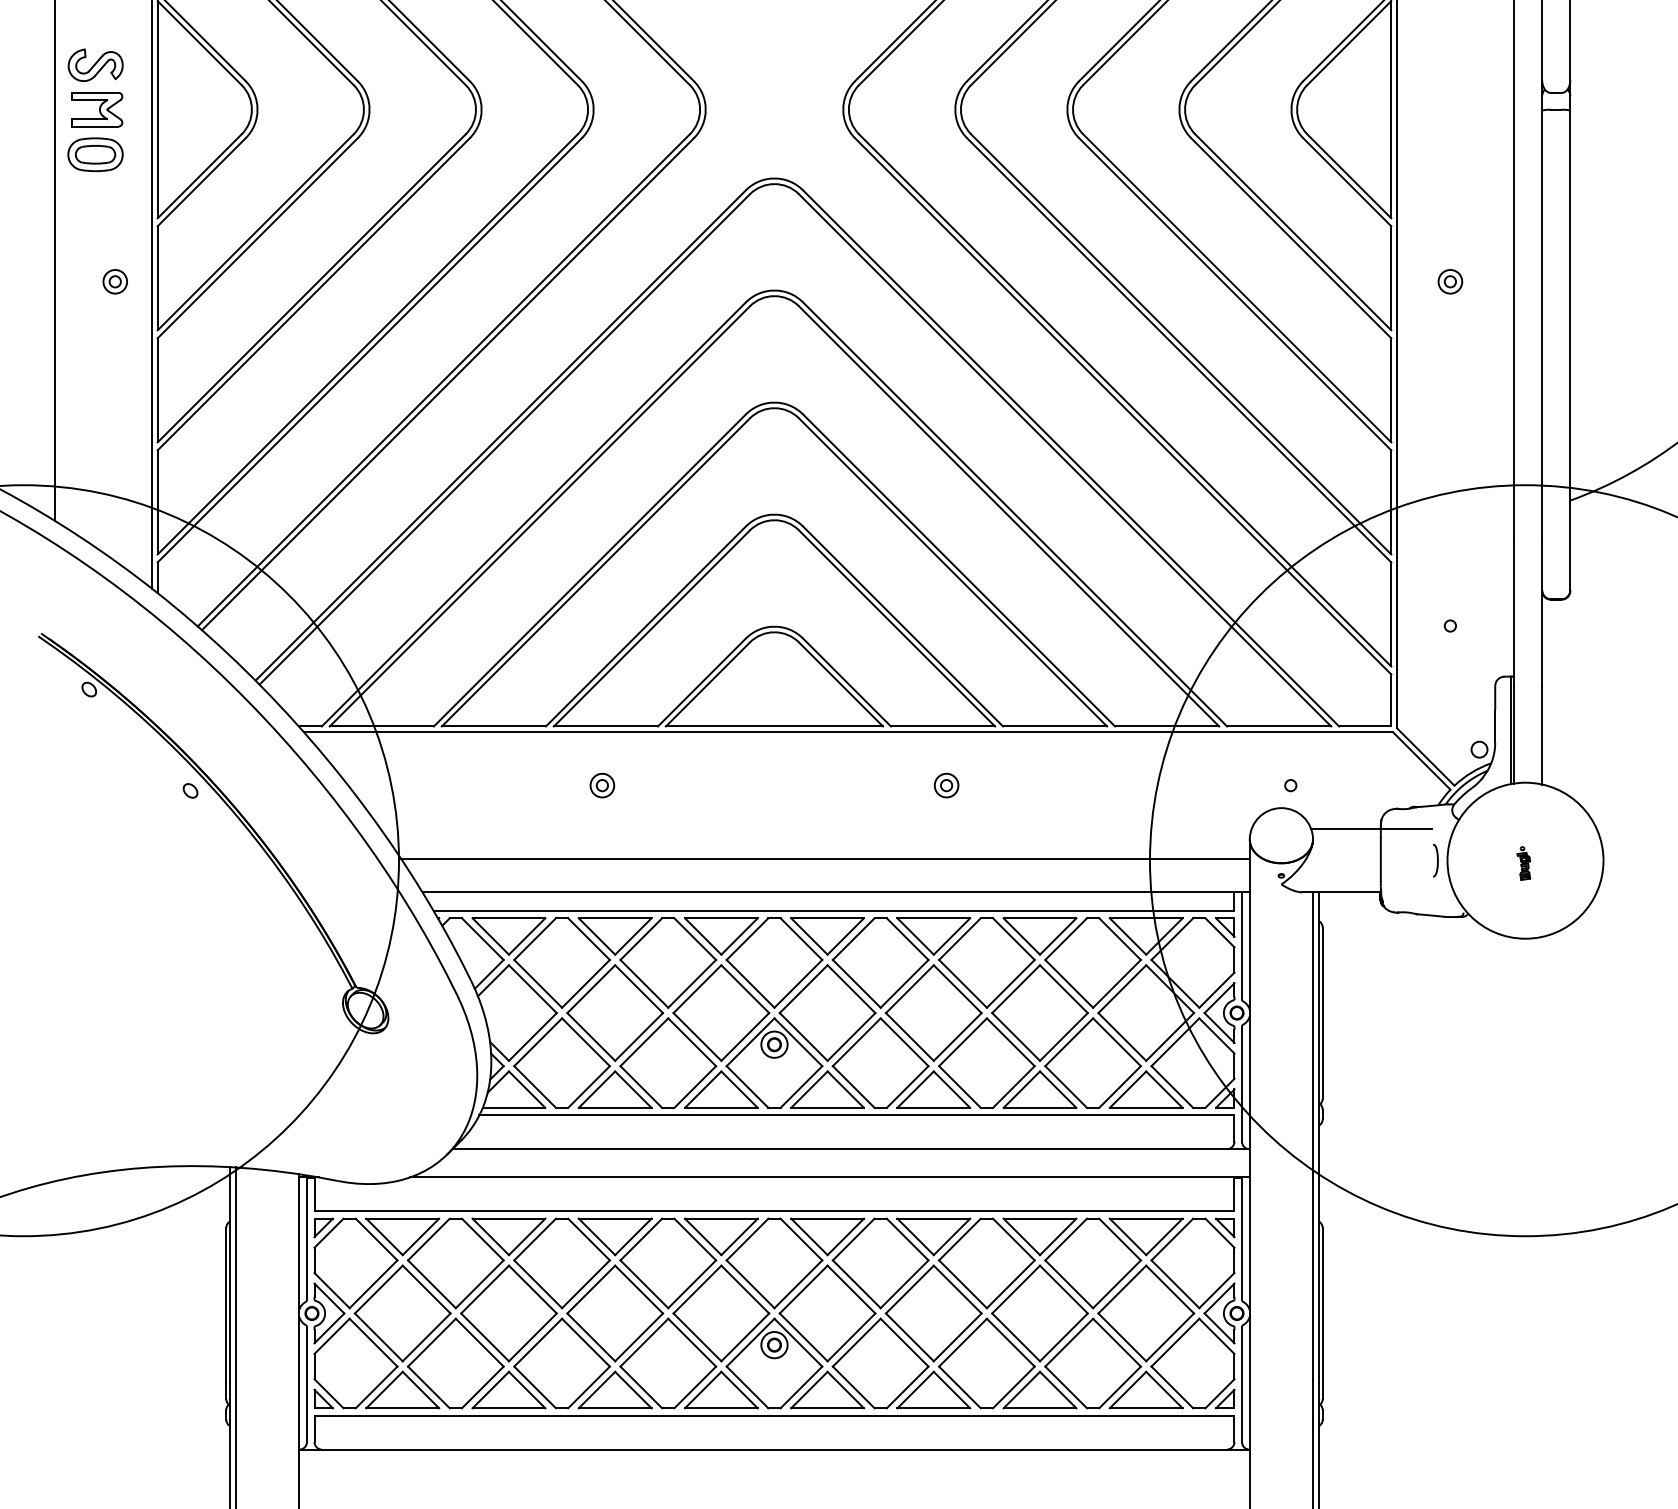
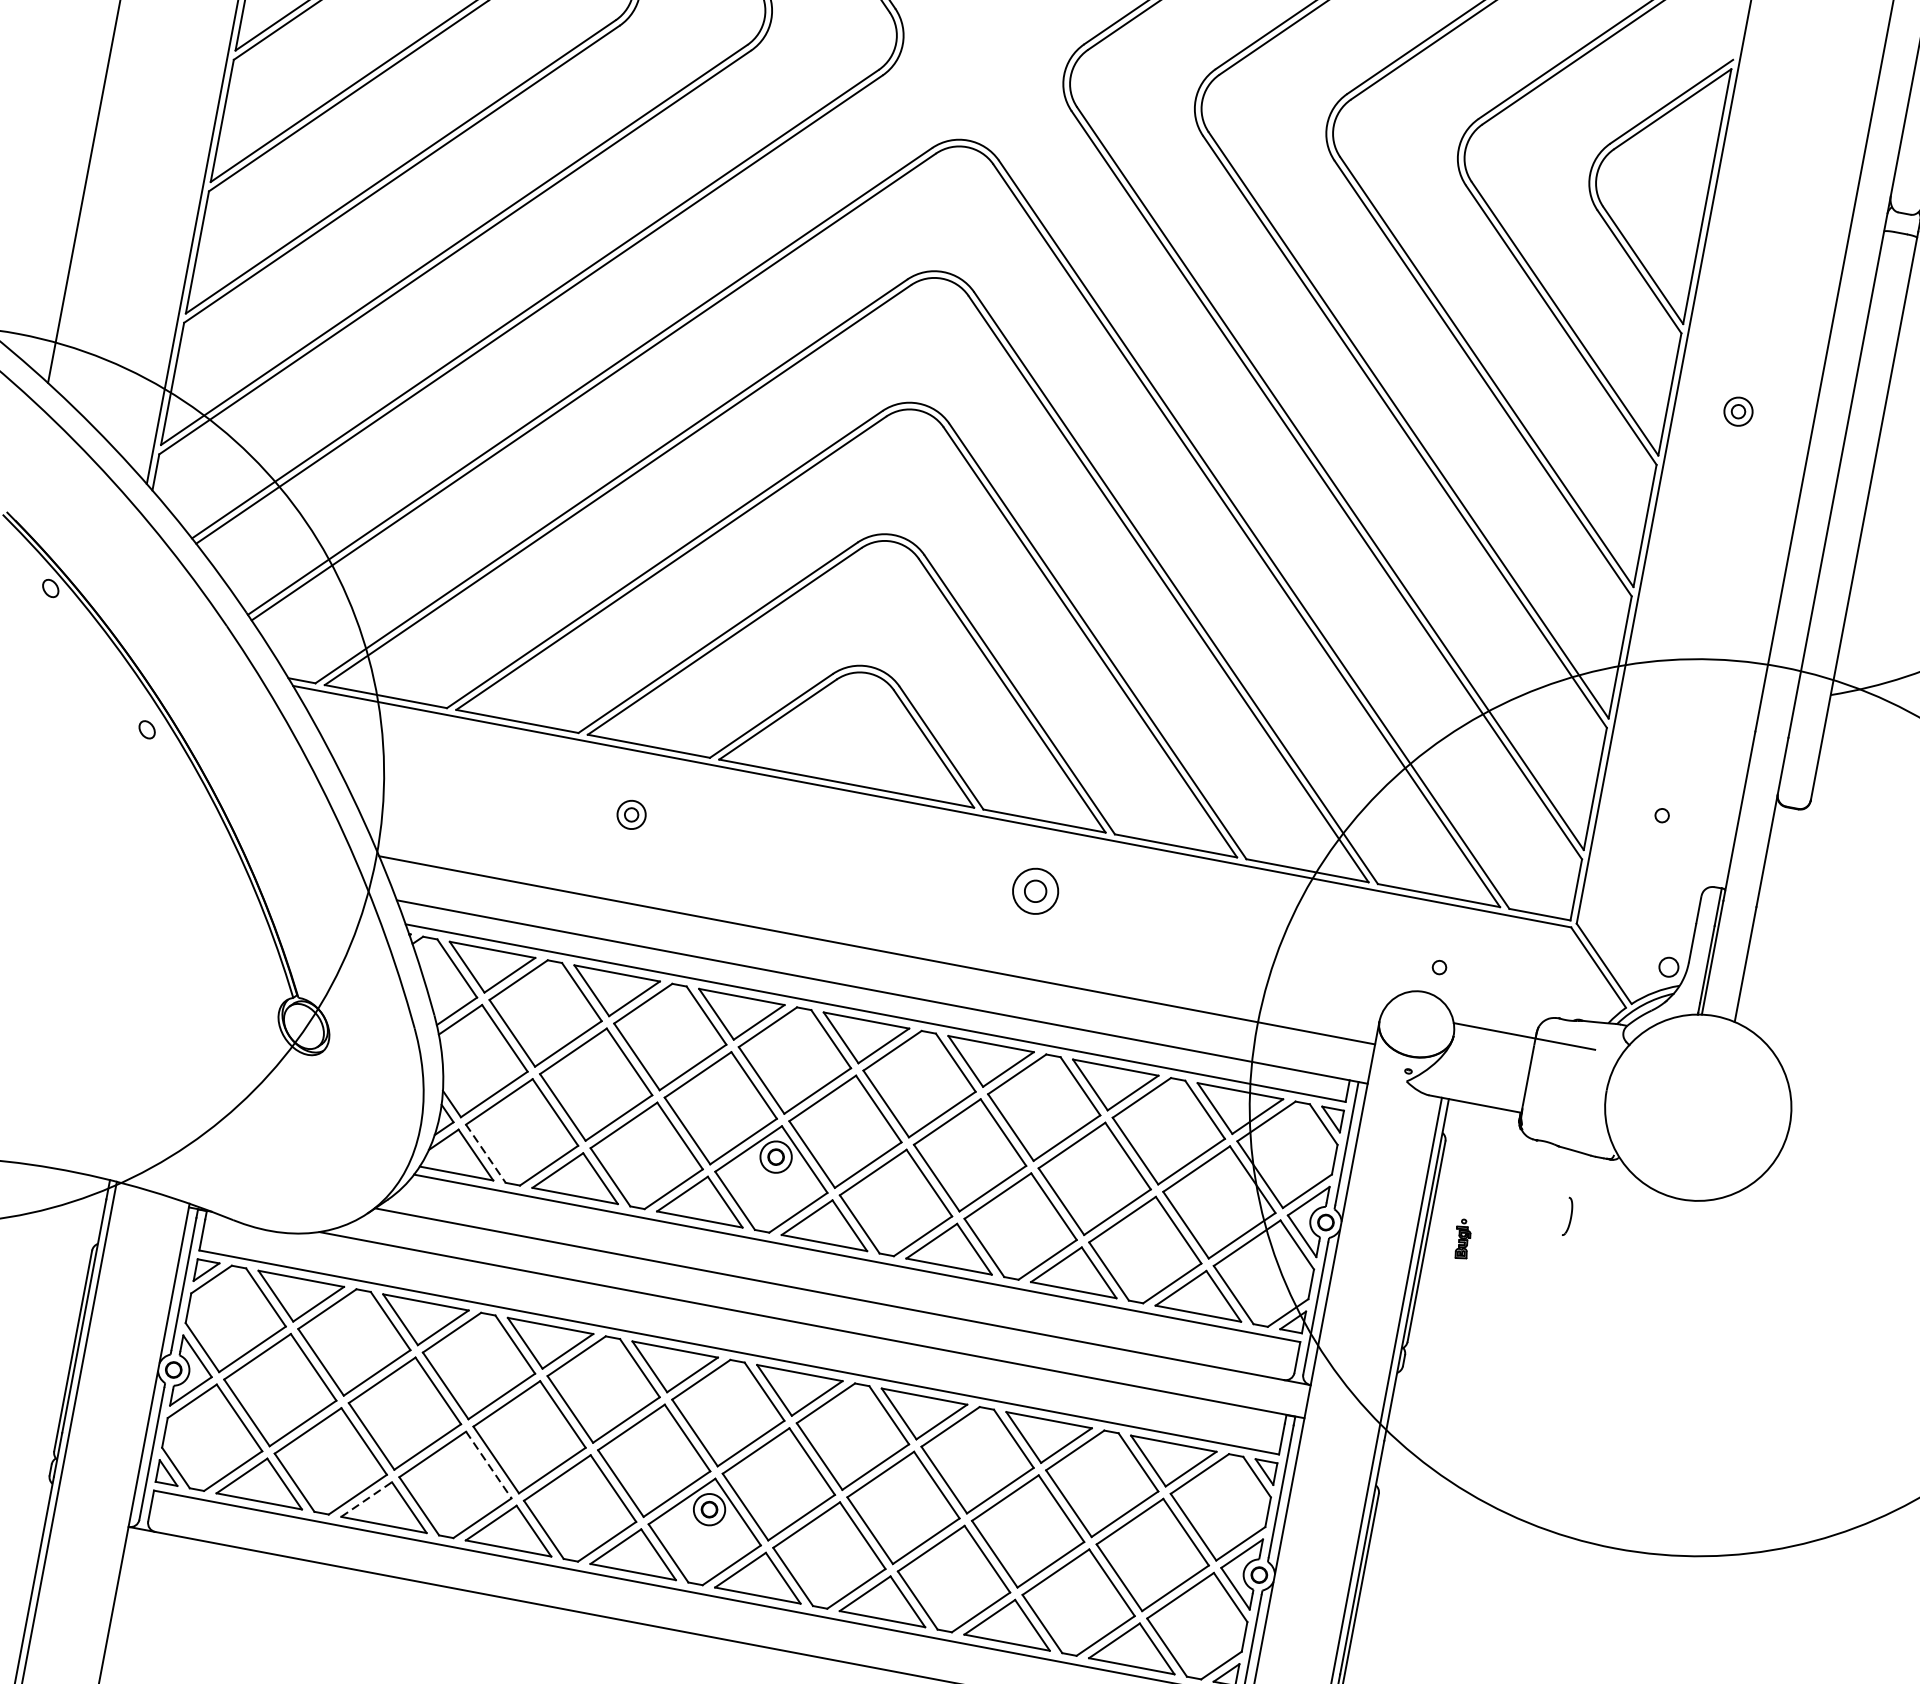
part: (114, 281) -> (170, 115), removed
part: (946, 785) -> (1035, 891), size x1.6
part: (1435, 860) -> (1568, 1216), moved
part: (1523, 863) -> (1461, 1239), moved
line: (535, 1087) -> (486, 1154), solid -> dashed
line: (585, 1342) -> (488, 1464), solid -> dashed
line: (490, 1390) -> (366, 1499), solid -> dashed

